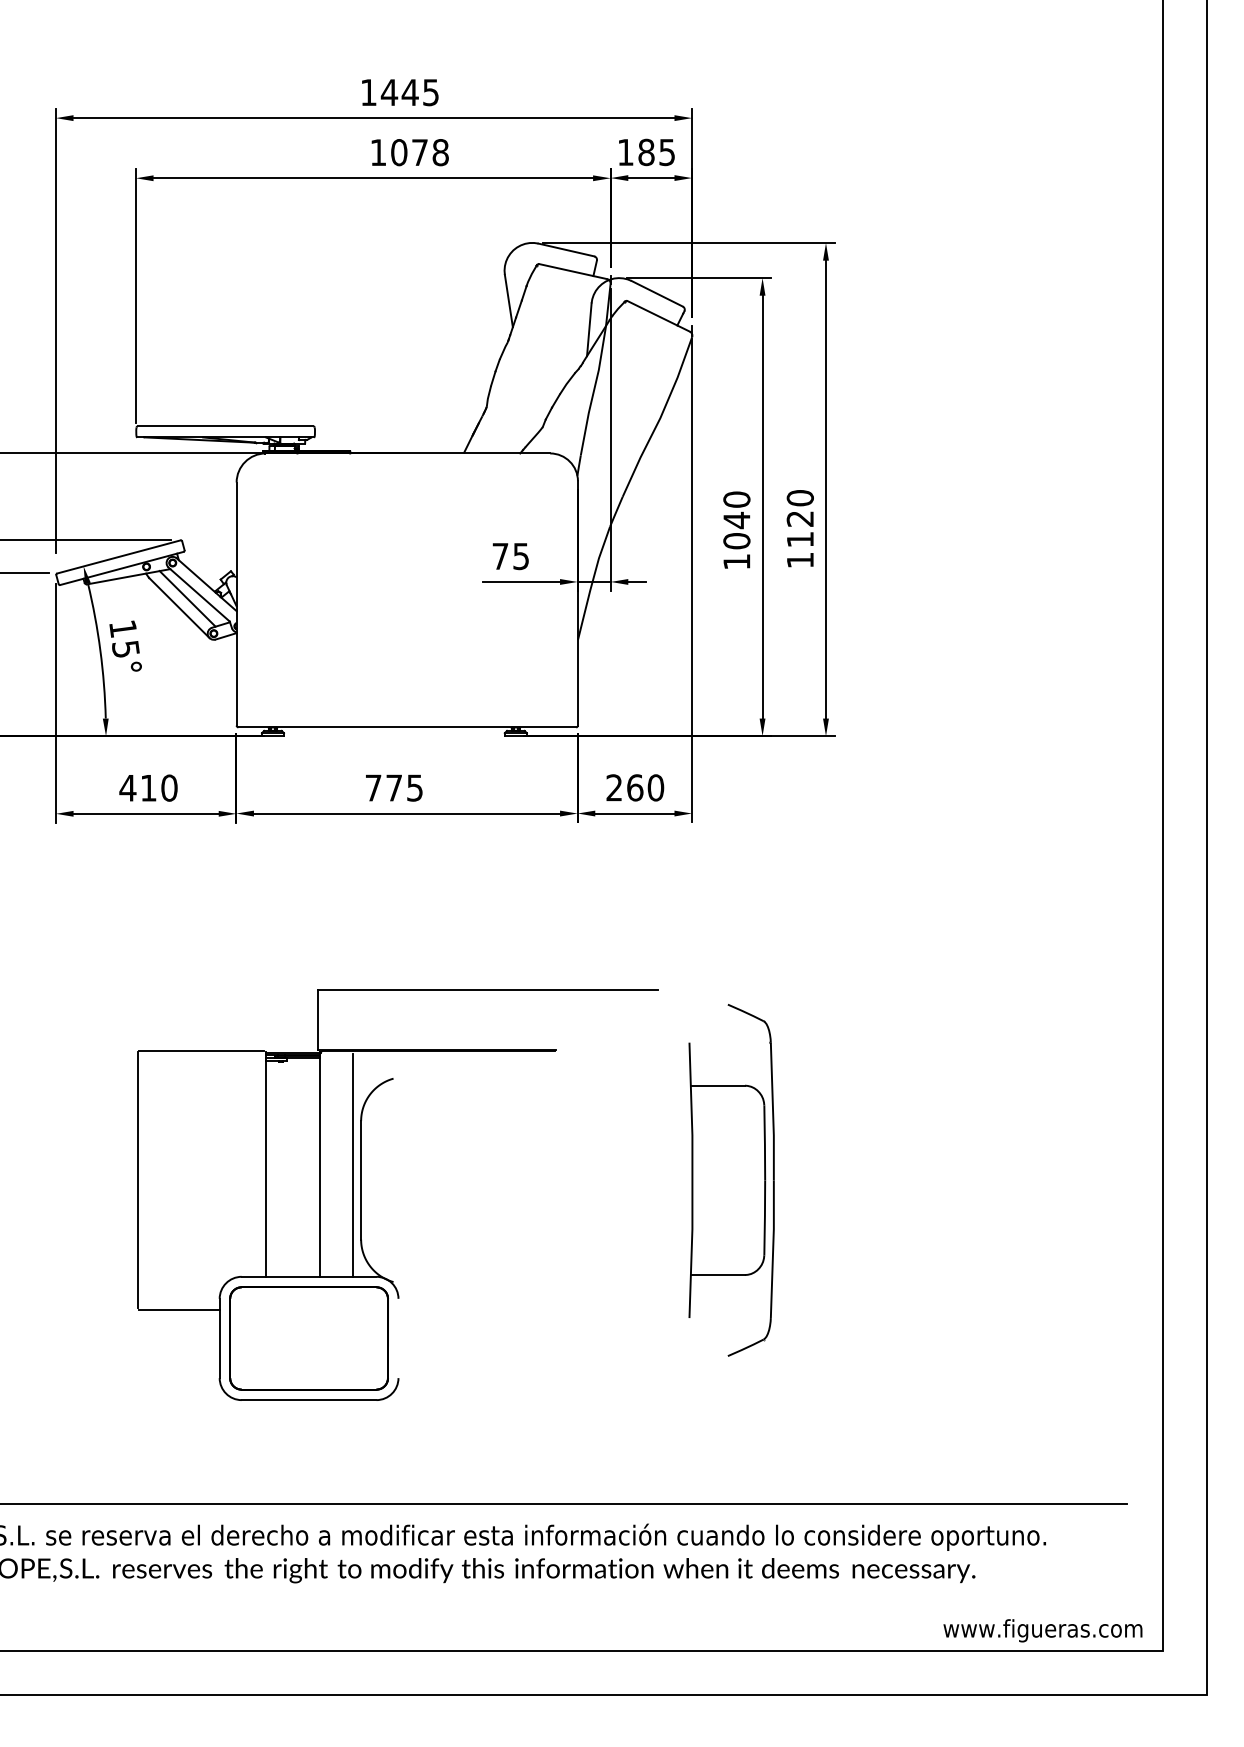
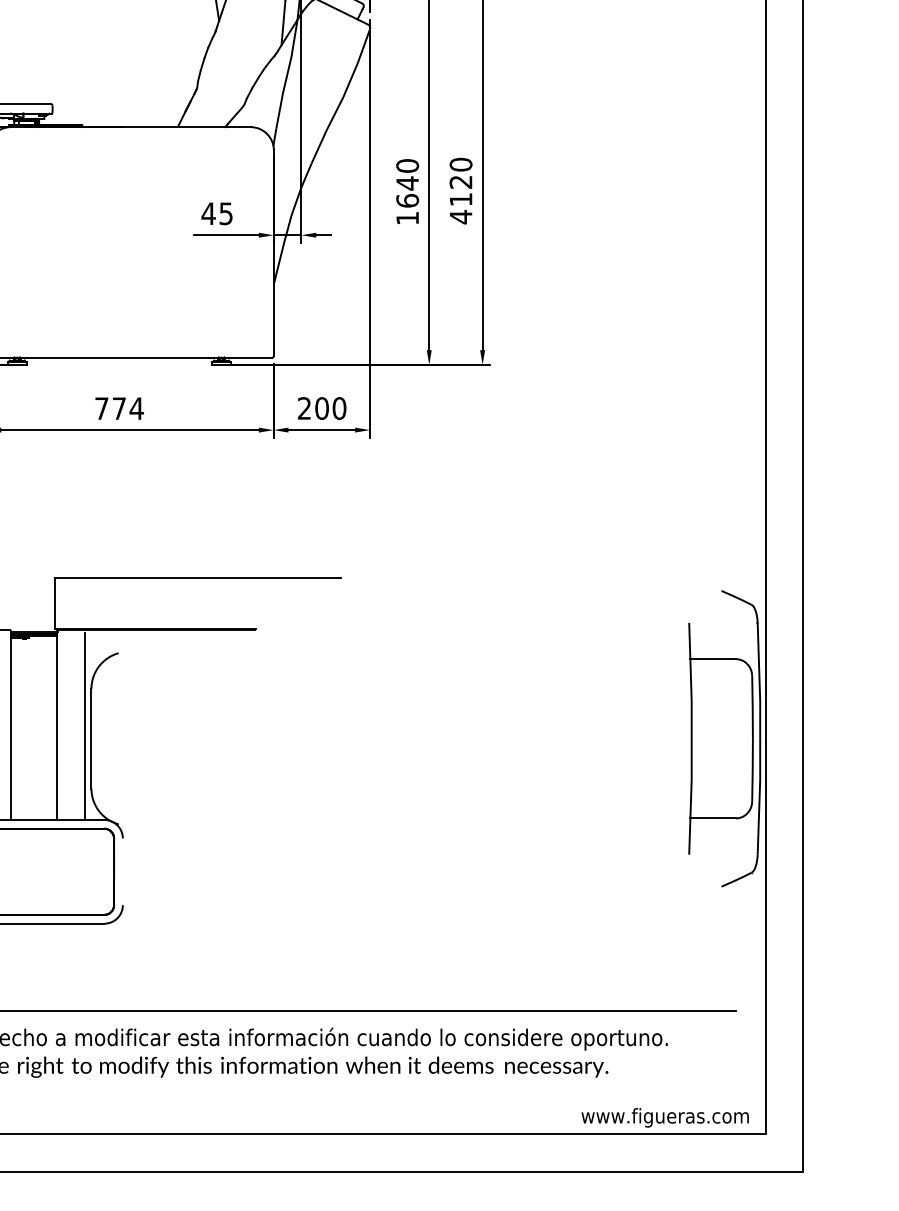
text: (736, 540) -> (407, 200), 1040 -> 1640
text: (500, 556) -> (208, 213), 75 -> 45
text: (800, 560) -> (461, 217), 1120 -> 4120
text: (414, 787) -> (136, 408), 775 -> 774
text: (635, 787) -> (322, 408), 260 -> 200
part: (731, 1180) -> (724, 738), moved

